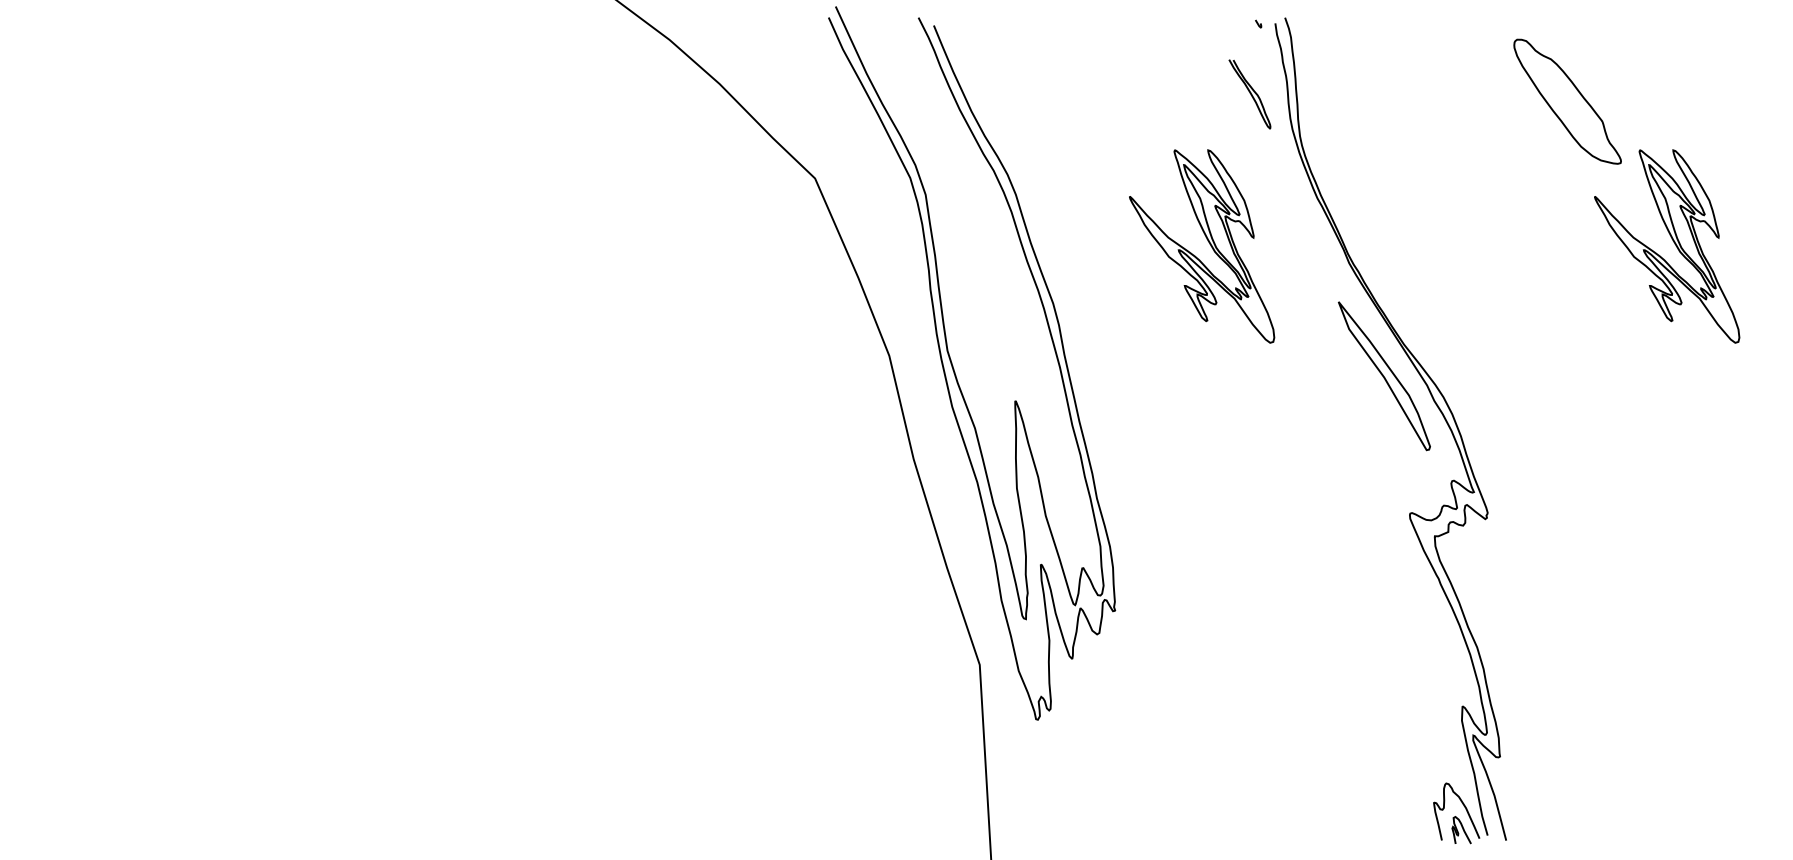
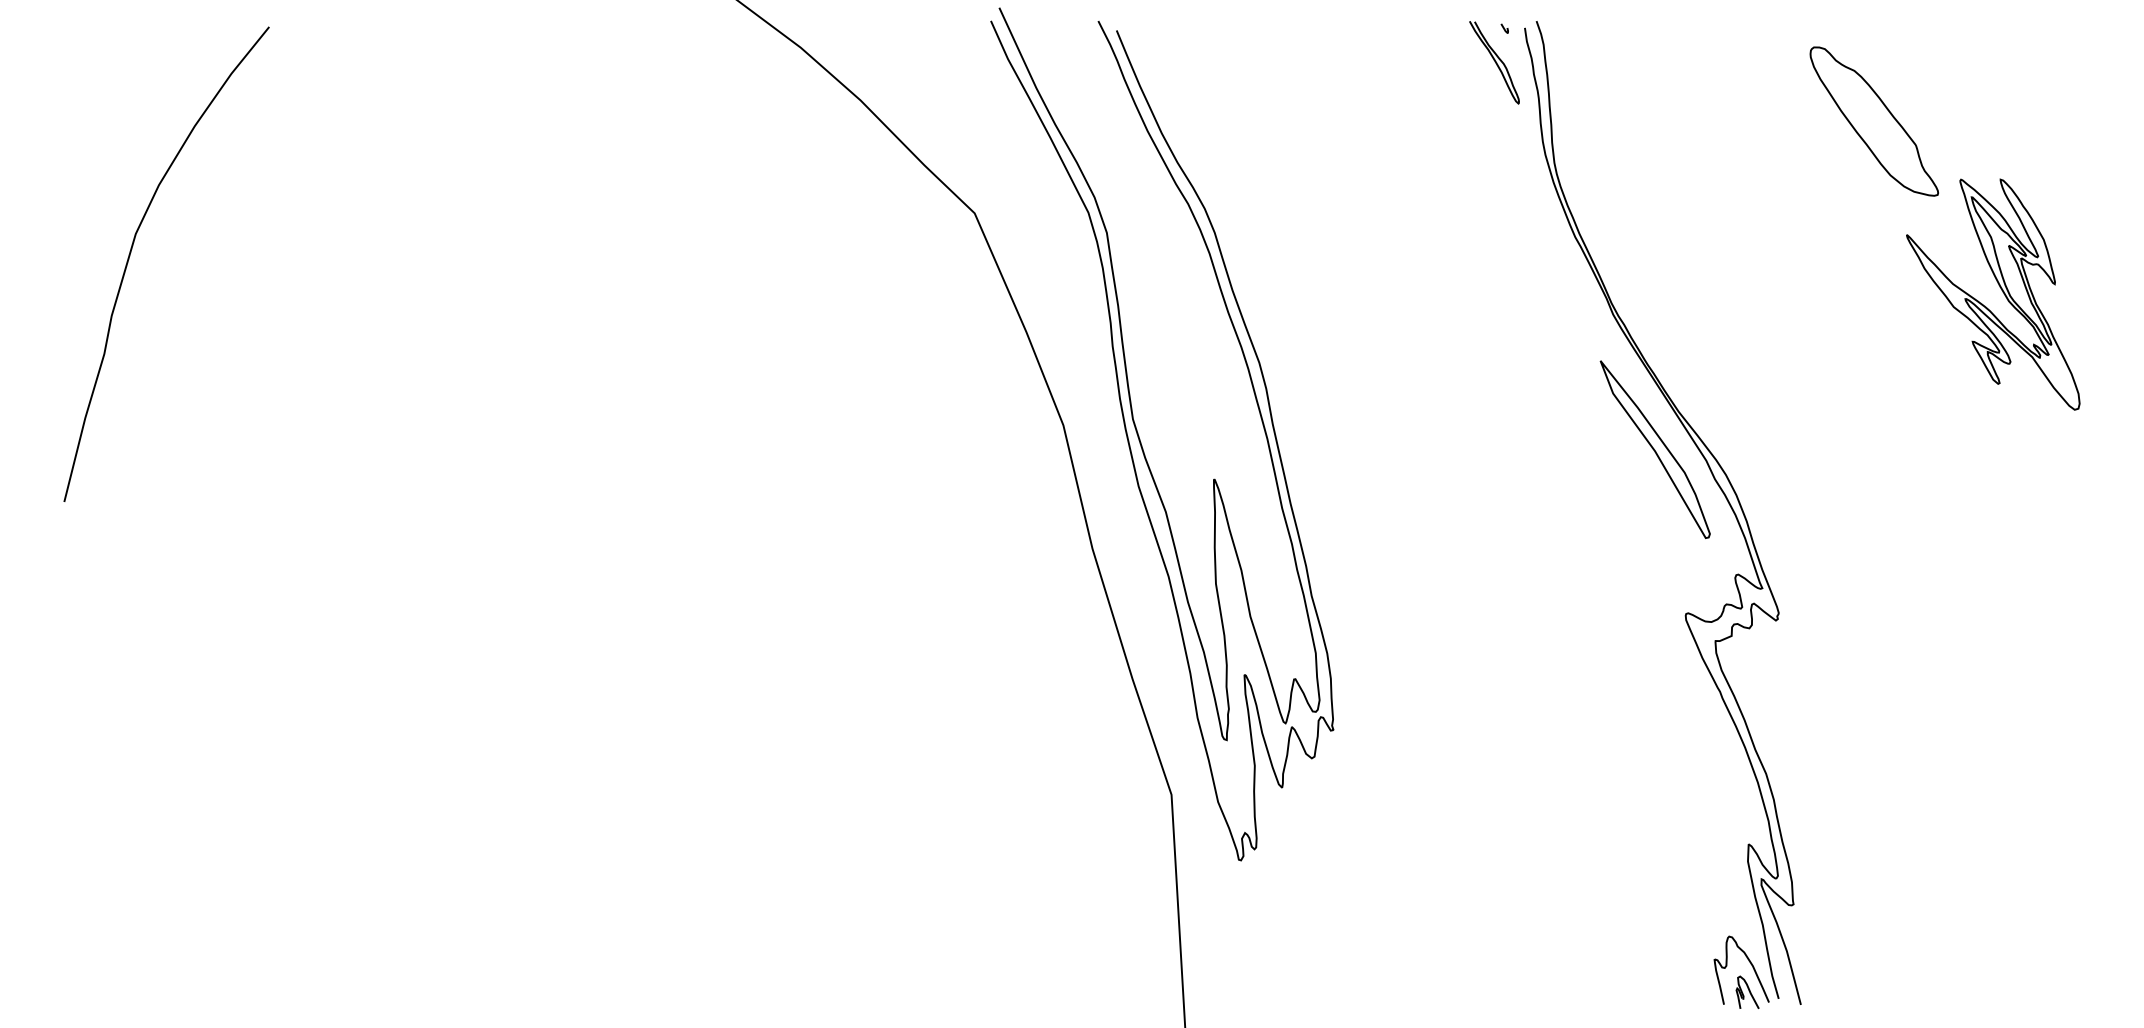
curve: (1249, 93) -> (1494, 61), moved
curve: (108, 214) -> (130, 256), added
part: (1208, 243) -> (1445, 290), removed

